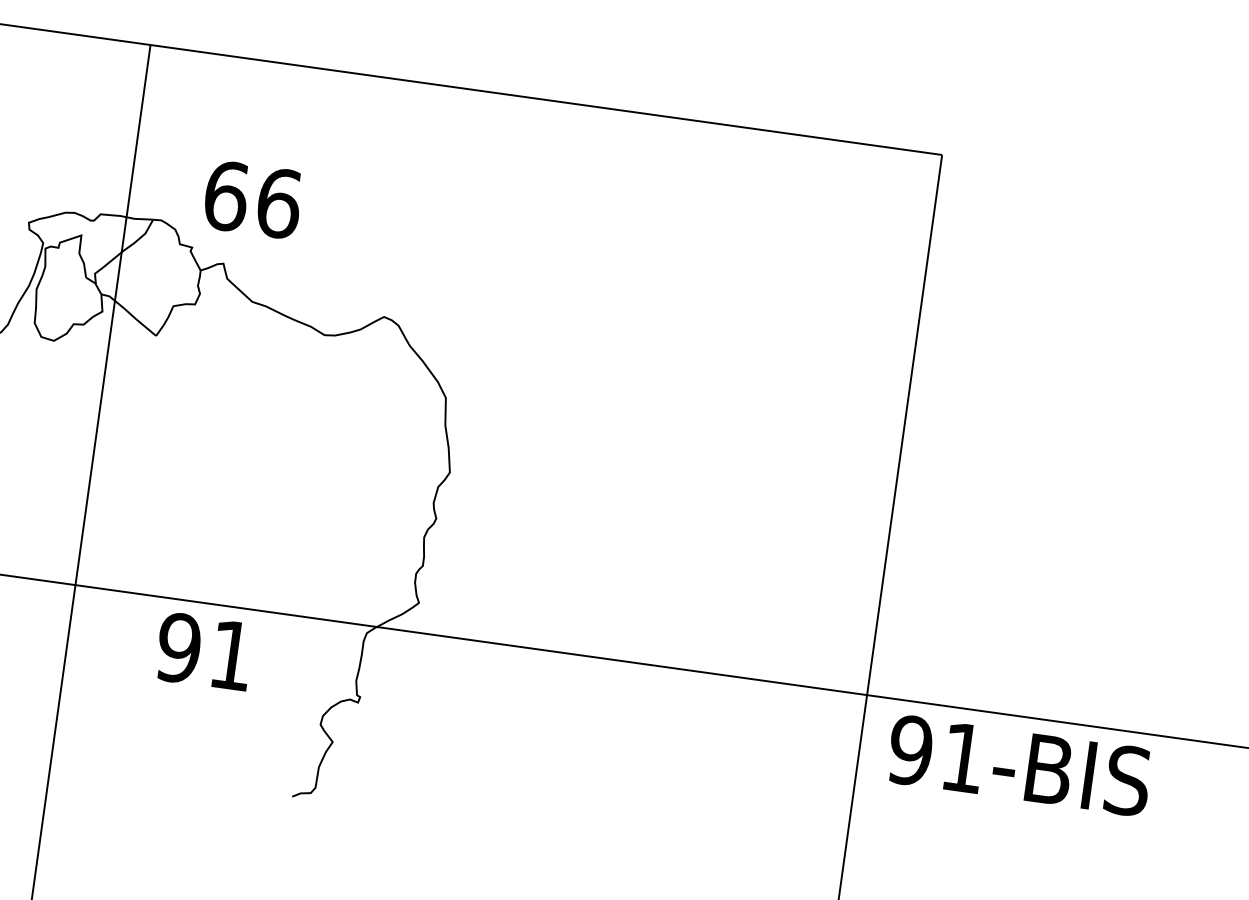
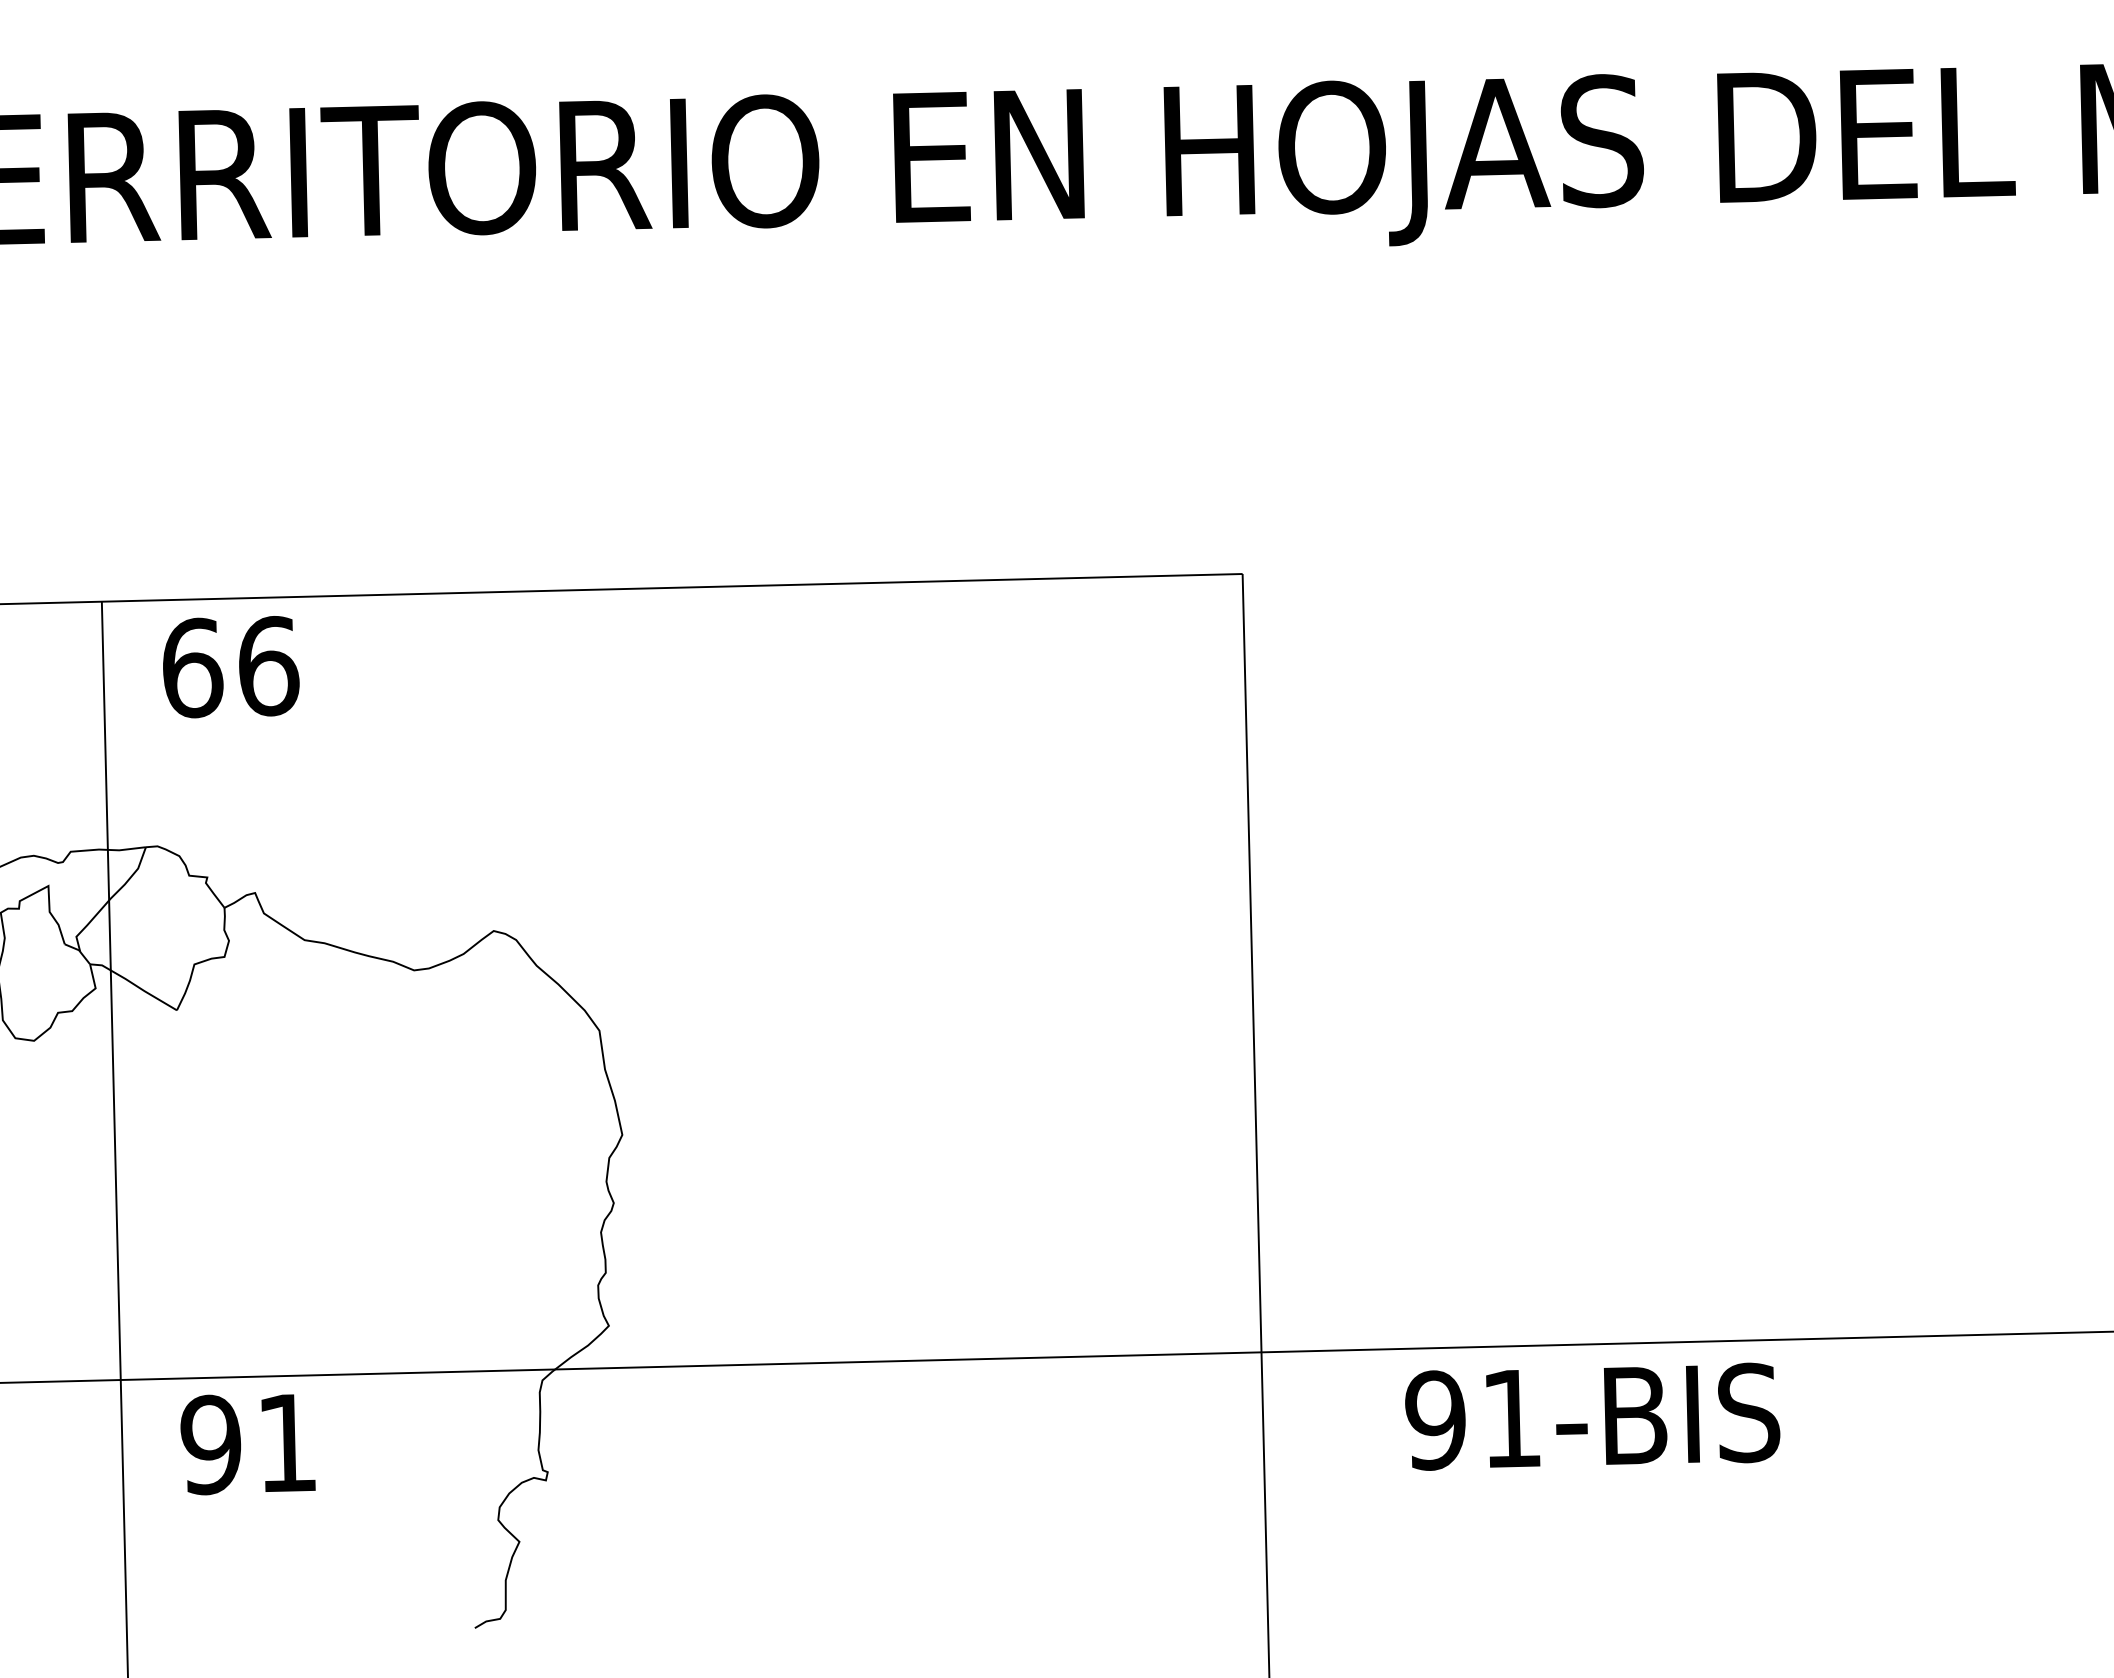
text: (253, 200) -> (231, 667), moved
text: (204, 651) -> (247, 1444), moved
text: (1019, 765) -> (1592, 1416), moved

